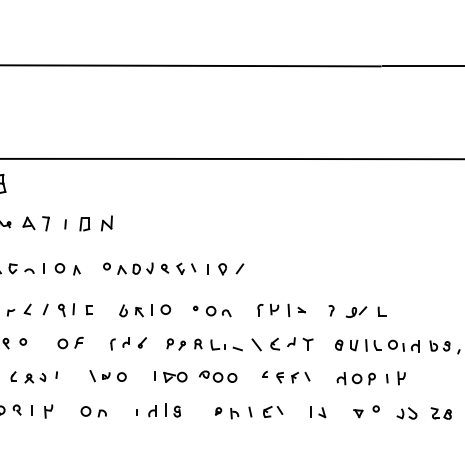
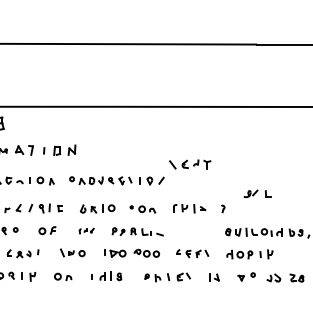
part: (366, 311) -> (257, 193), moved
part: (128, 342) -> (86, 230), size x0.6
part: (283, 344) -> (190, 164), moved

